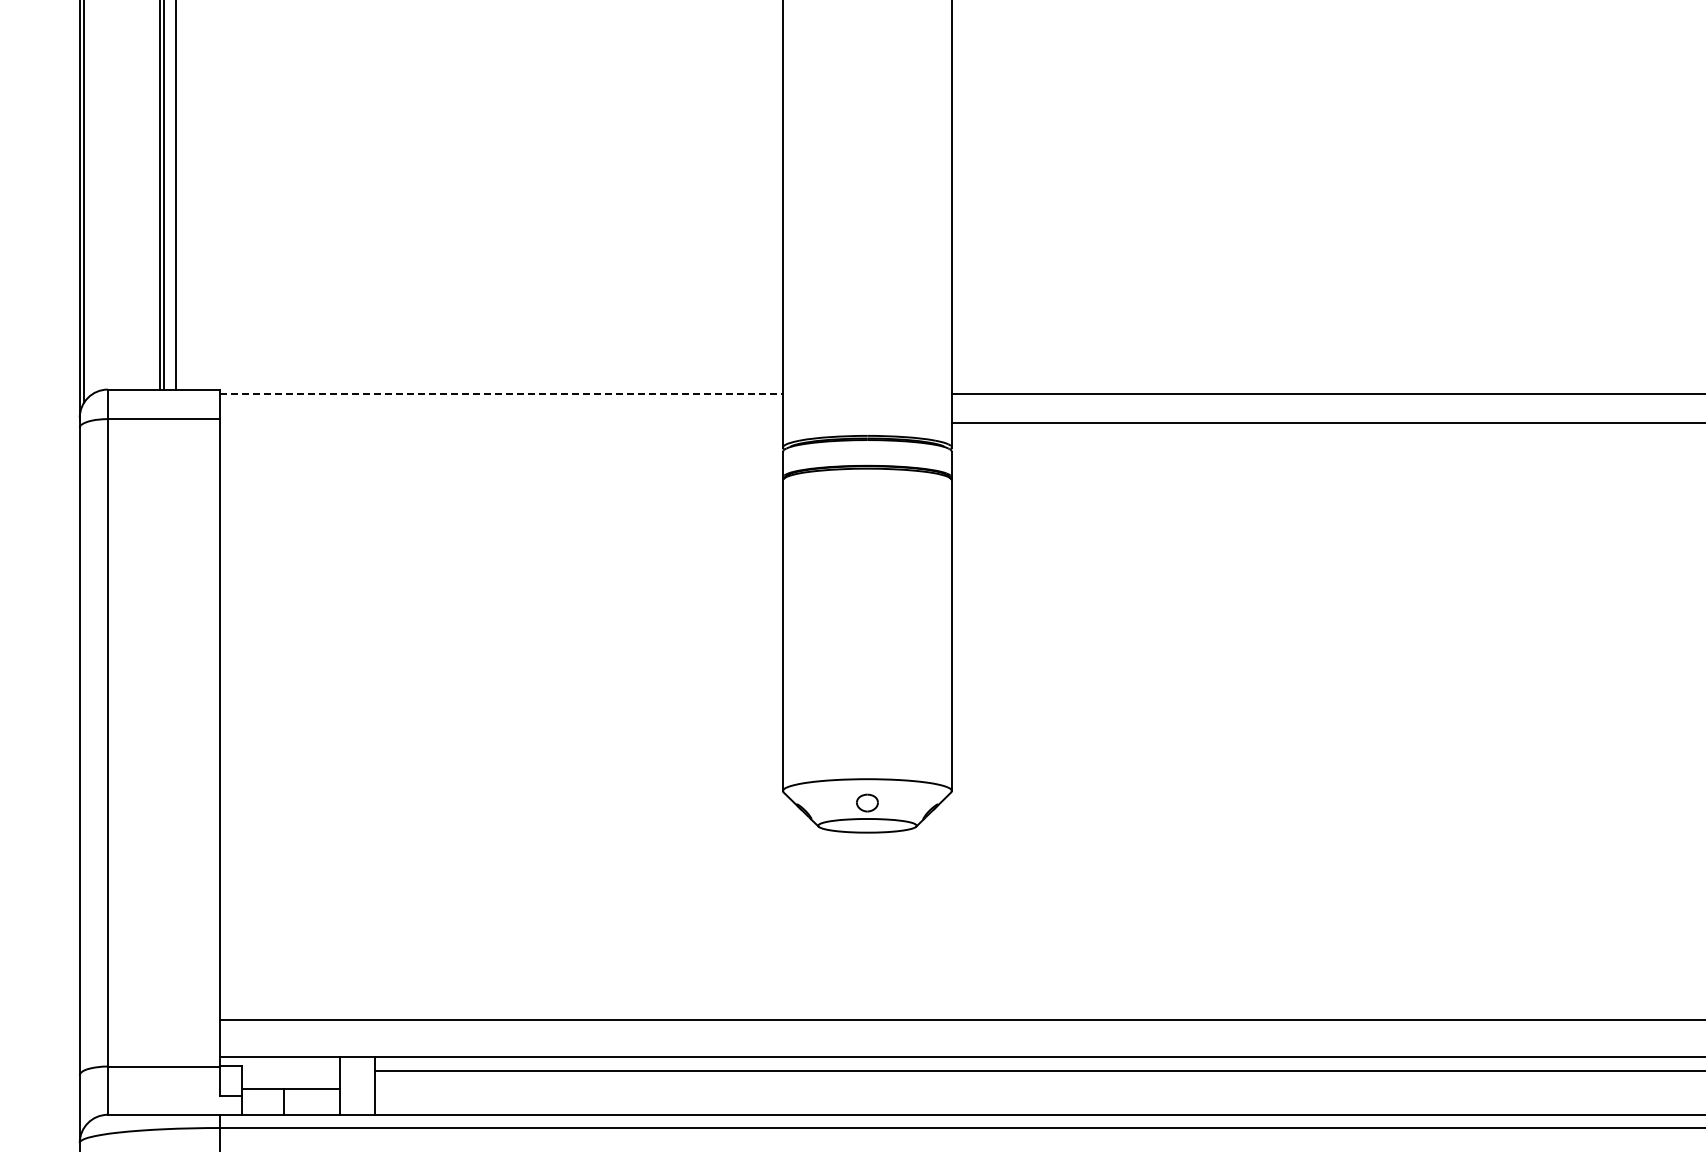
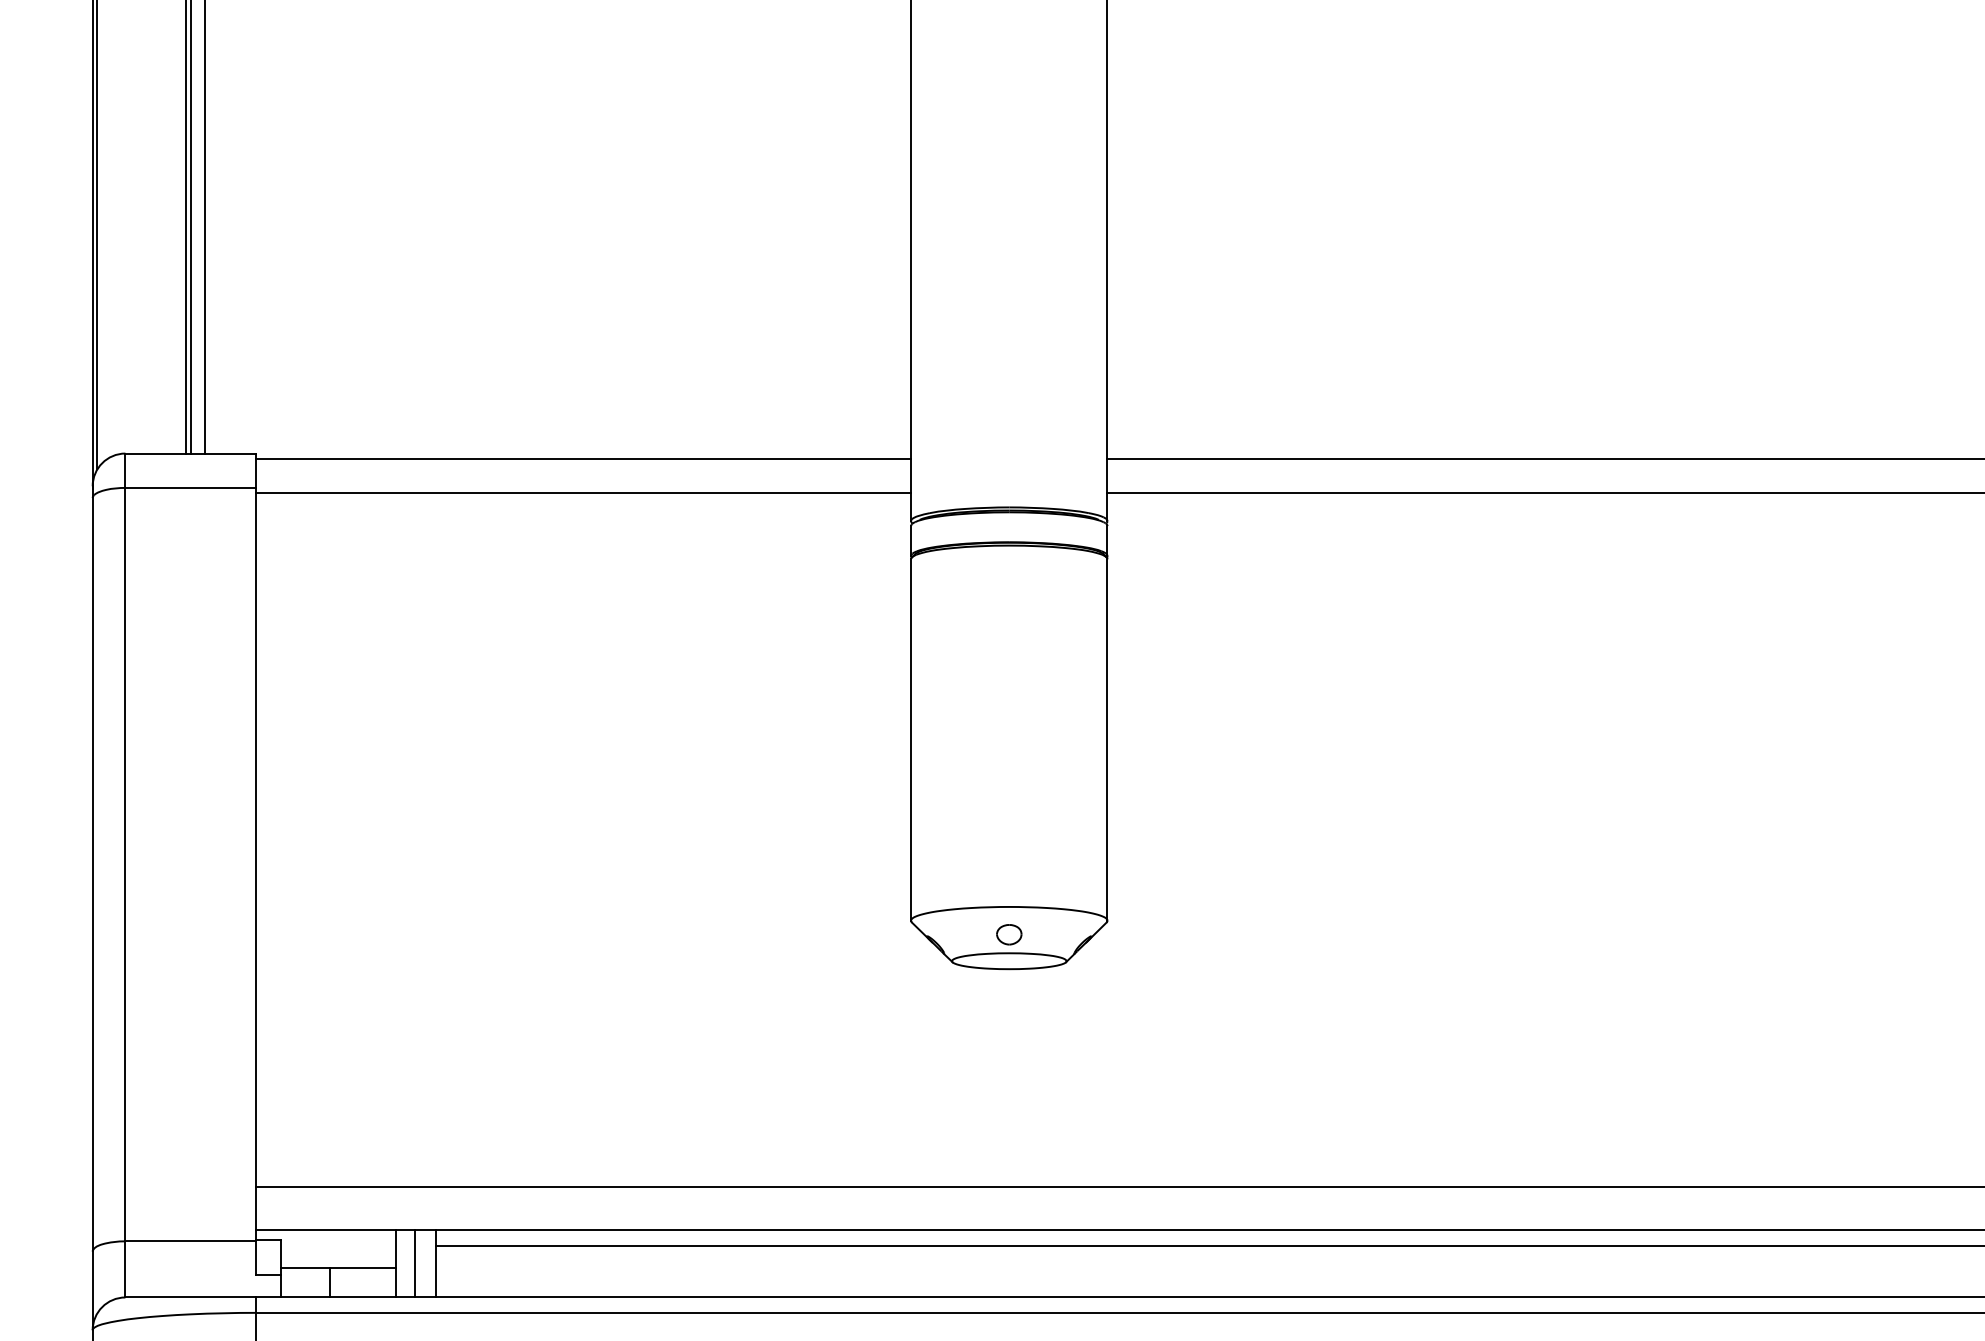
line: (502, 394) -> (584, 459), dashed -> solid
line: (501, 423) -> (583, 493), added
line: (356, 1085) -> (414, 1263), added

